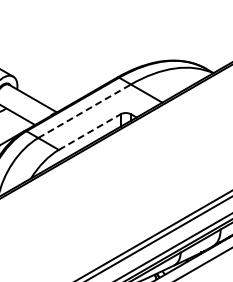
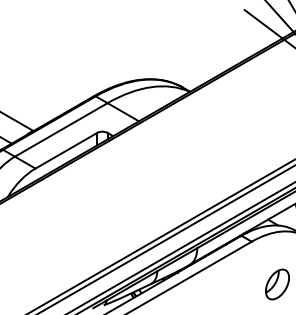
line: (84, 110) -> (61, 129), dashed -> solid
line: (89, 131) -> (66, 150), dashed -> solid

